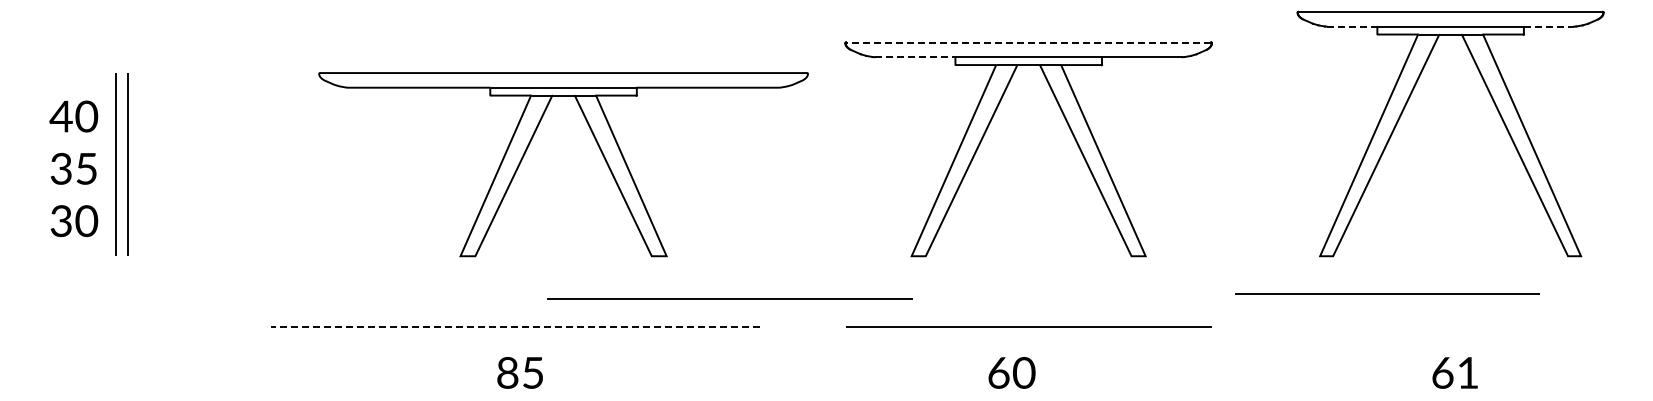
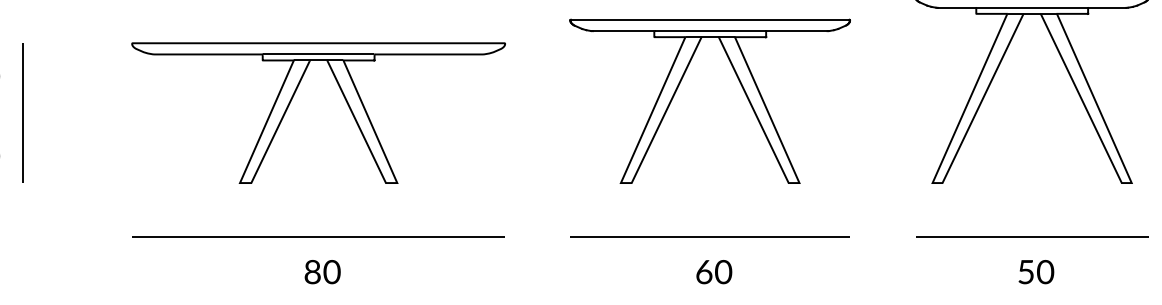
line: (1352, 26) -> (957, 7), dashed -> solid
line: (1549, 26) -> (1107, 7), dashed -> solid
line: (1028, 42) -> (710, 19), dashed -> solid
line: (915, 57) -> (623, 31), dashed -> solid
part: (526, 152) -> (290, 103), moved
line: (115, 164) -> (13, 113), removed
line: (1387, 293) -> (1032, 236), moved
line: (729, 298) -> (481, 215), removed
line: (515, 327) -> (318, 237), dashed -> solid
text: (532, 372) -> (331, 271), 85 -> 80
text: (1011, 372) -> (713, 271), moved
text: (1455, 372) -> (1035, 271), 61 -> 50

